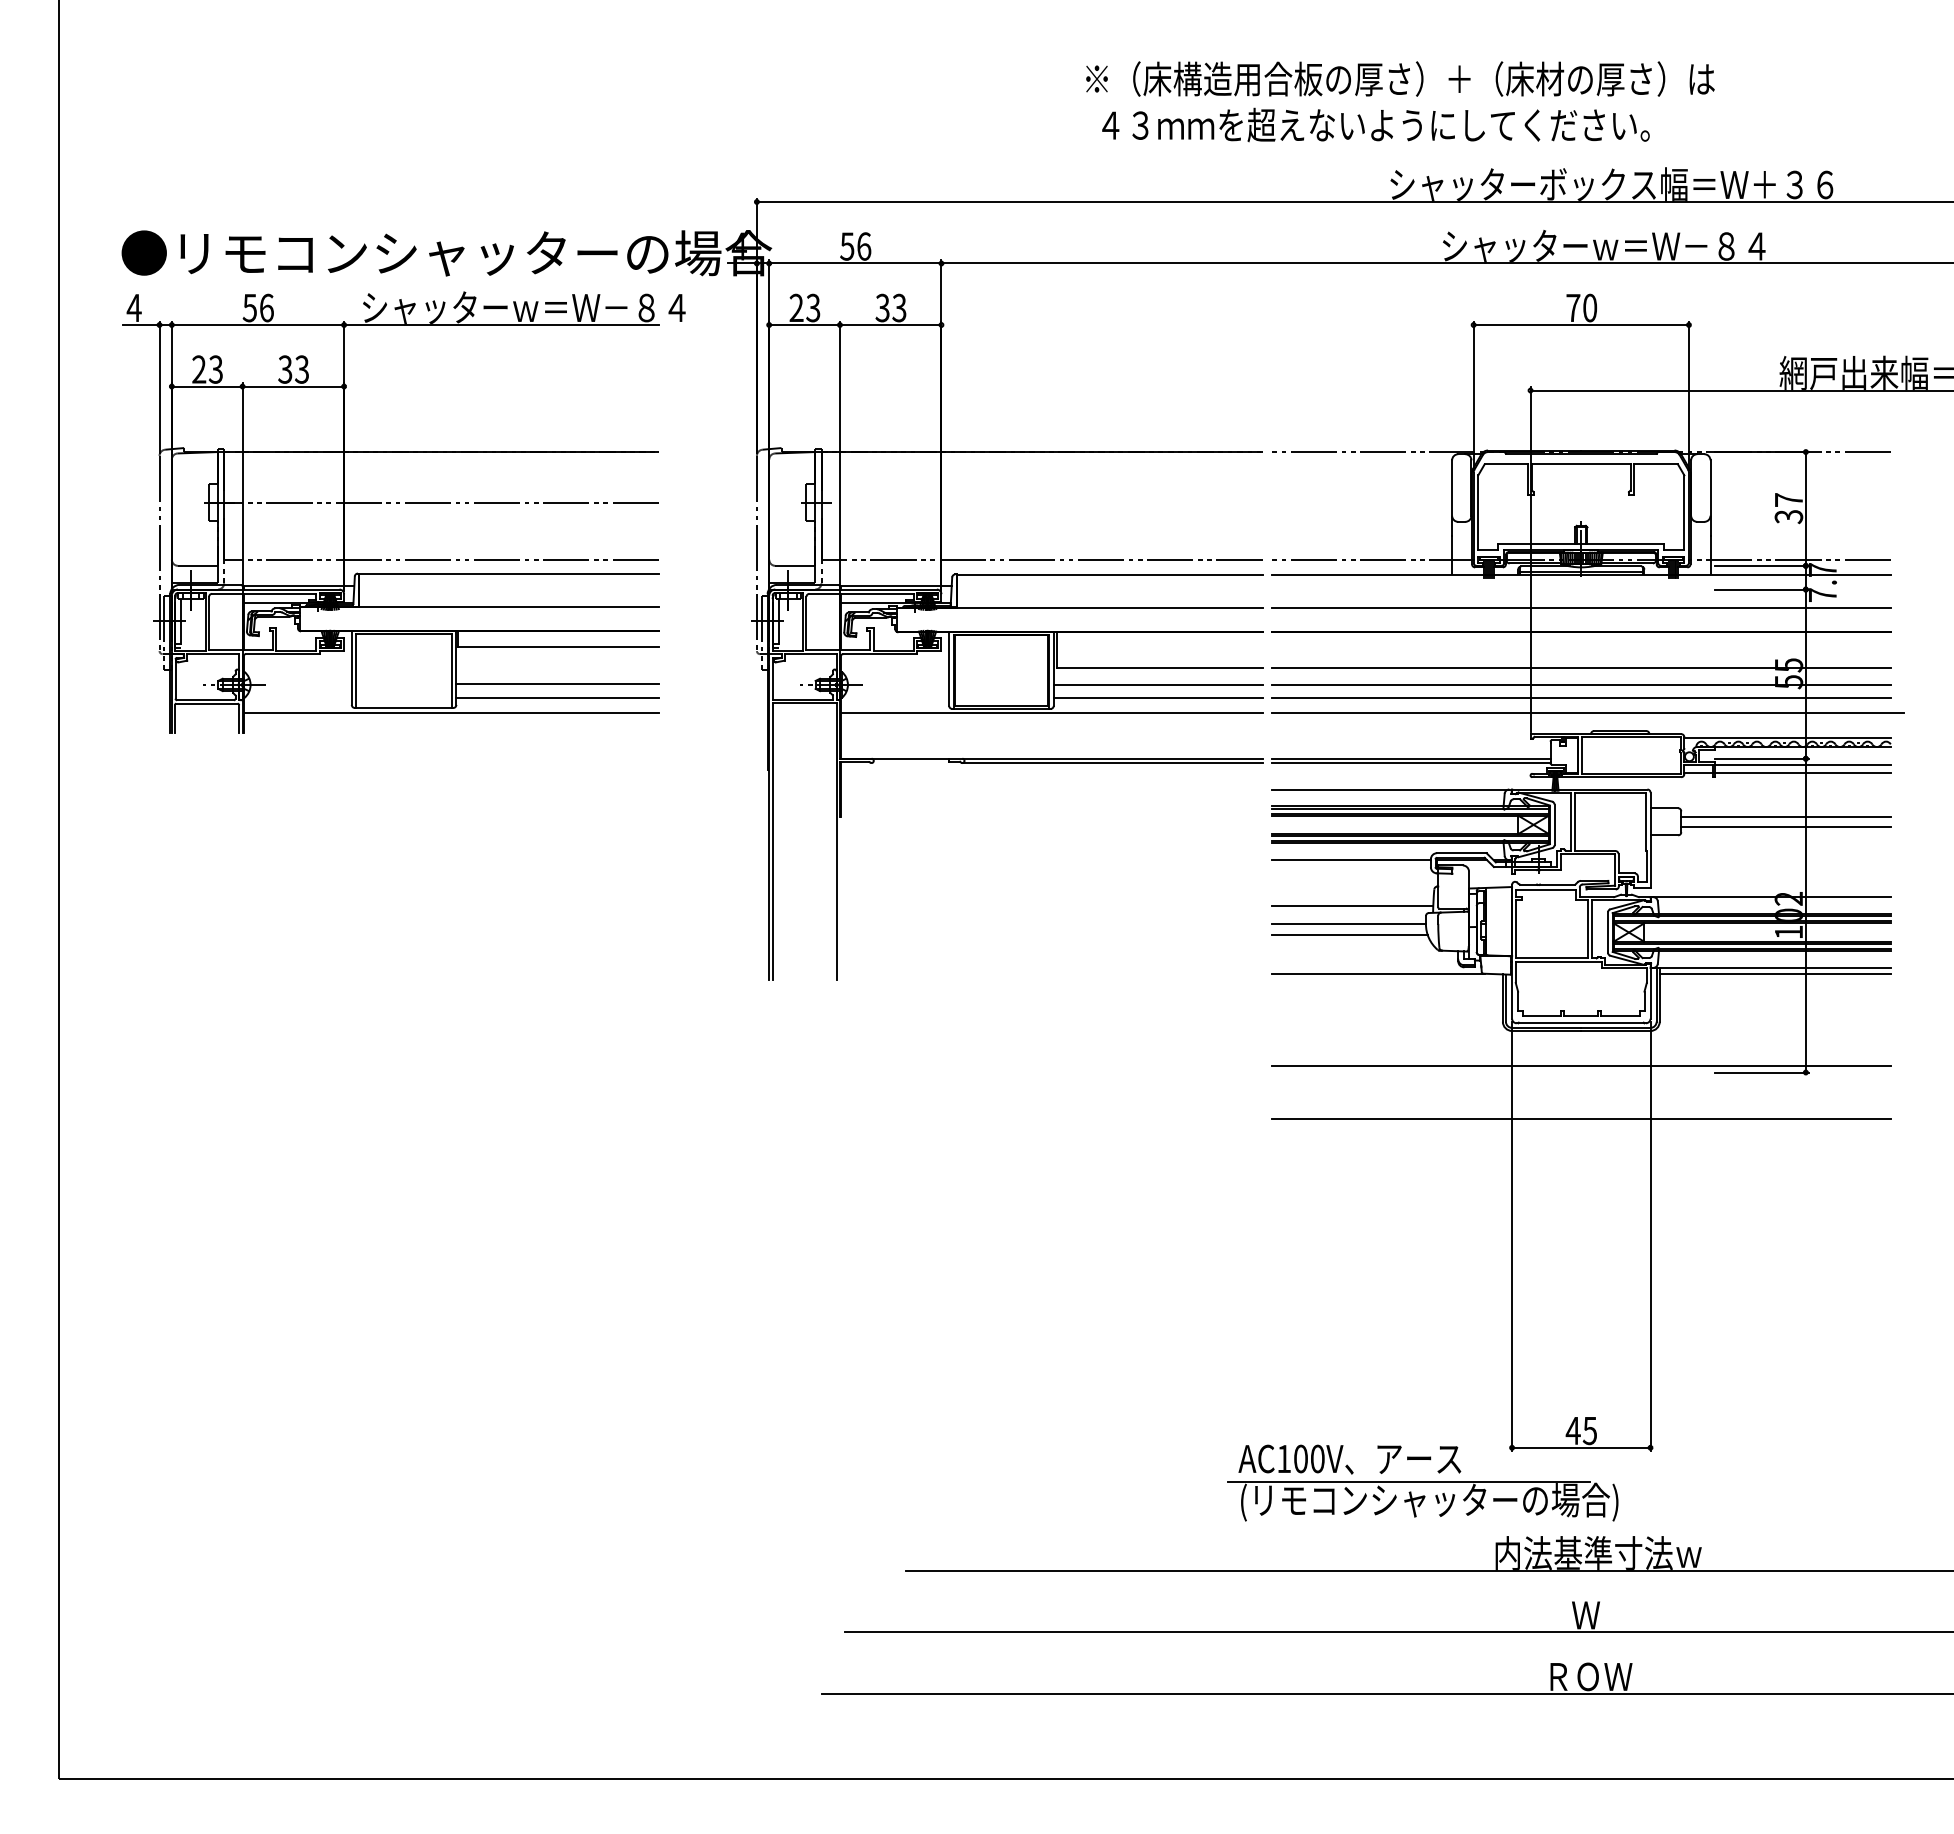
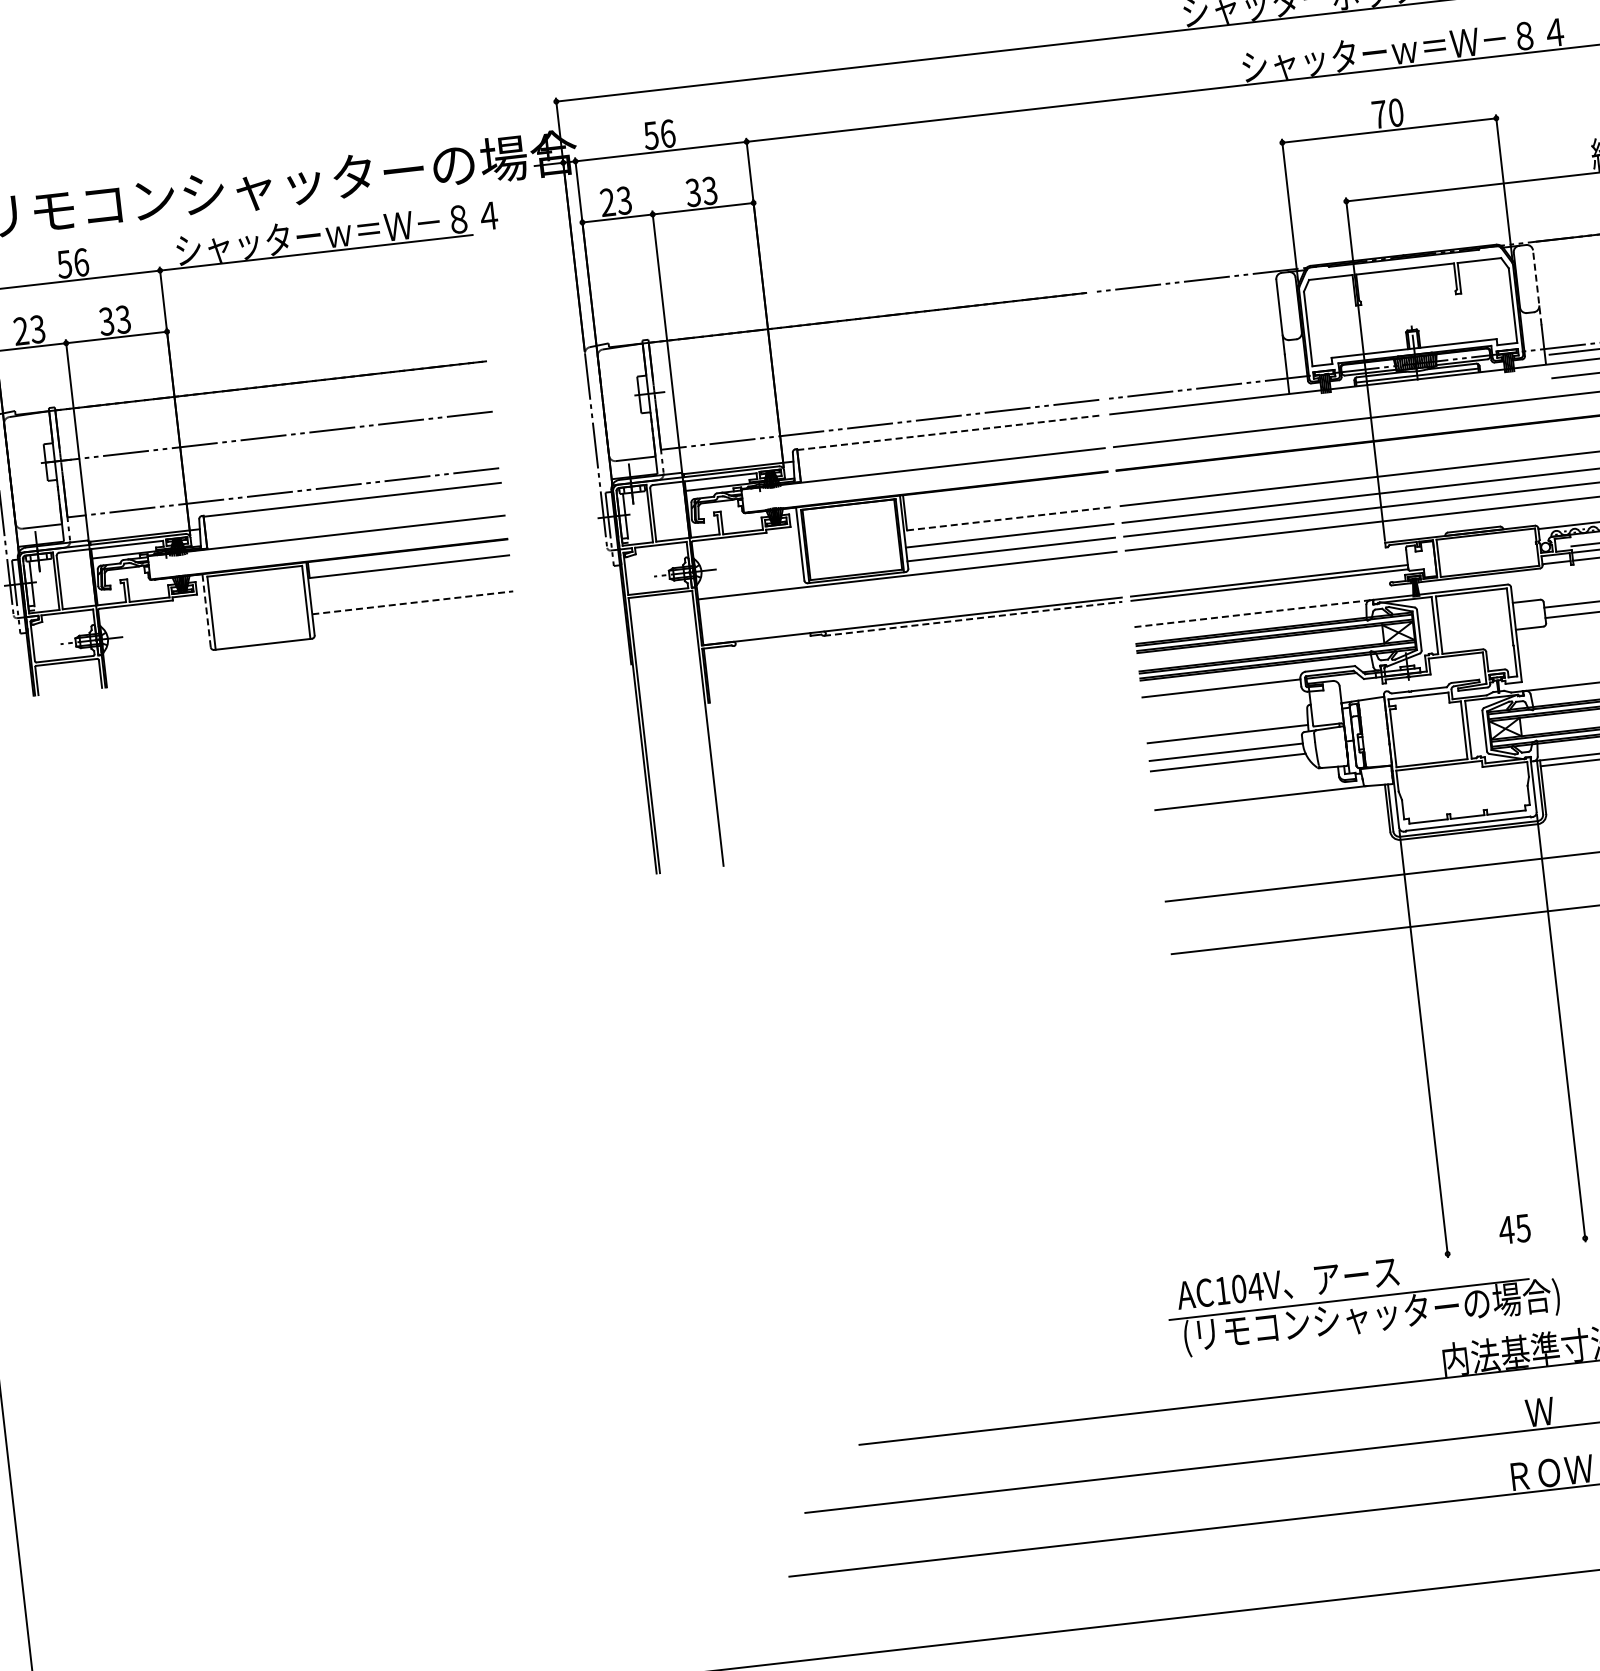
line: (1710, 498) -> (1537, 288), solid -> dashed
line: (1109, 575) -> (948, 432), solid -> dashed
line: (1159, 667) -> (1009, 518), solid -> dashed
line: (351, 668) -> (206, 611), solid -> dashed
line: (558, 683) -> (413, 602), solid -> dashed
line: (557, 697) -> (414, 616), removed
line: (451, 712) -> (310, 643), removed
line: (1113, 763) -> (974, 619), solid -> dashed
line: (1390, 789) -> (1252, 613), solid -> dashed
line: (1581, 1447) -> (1516, 1245), removed
text: (1317, 1458) -> (1255, 1286), AC100V -> AC104V

